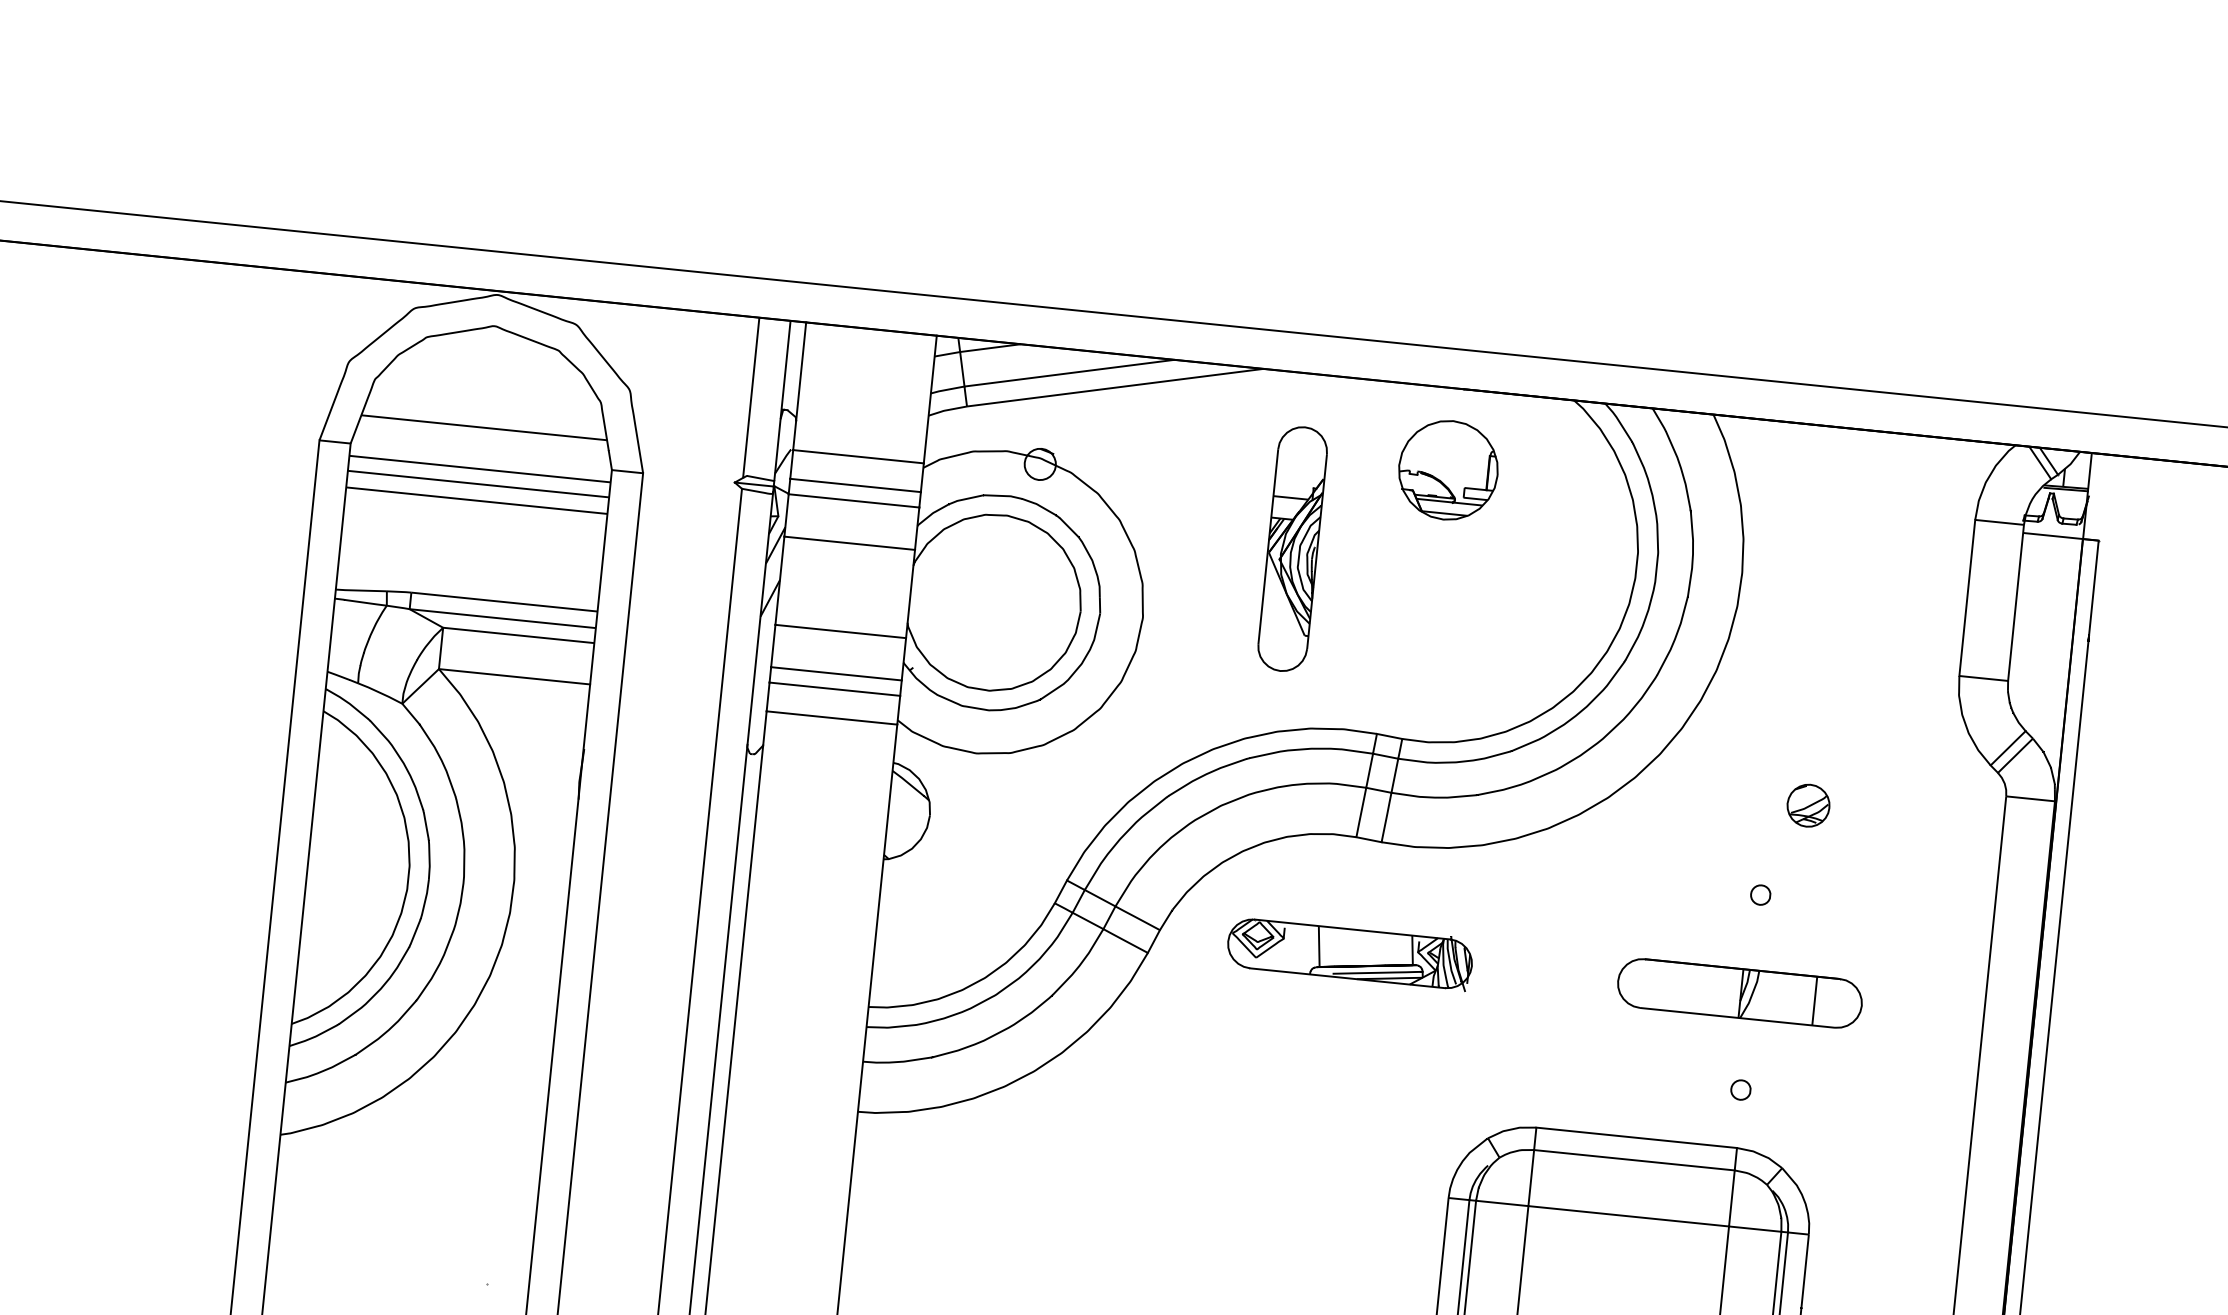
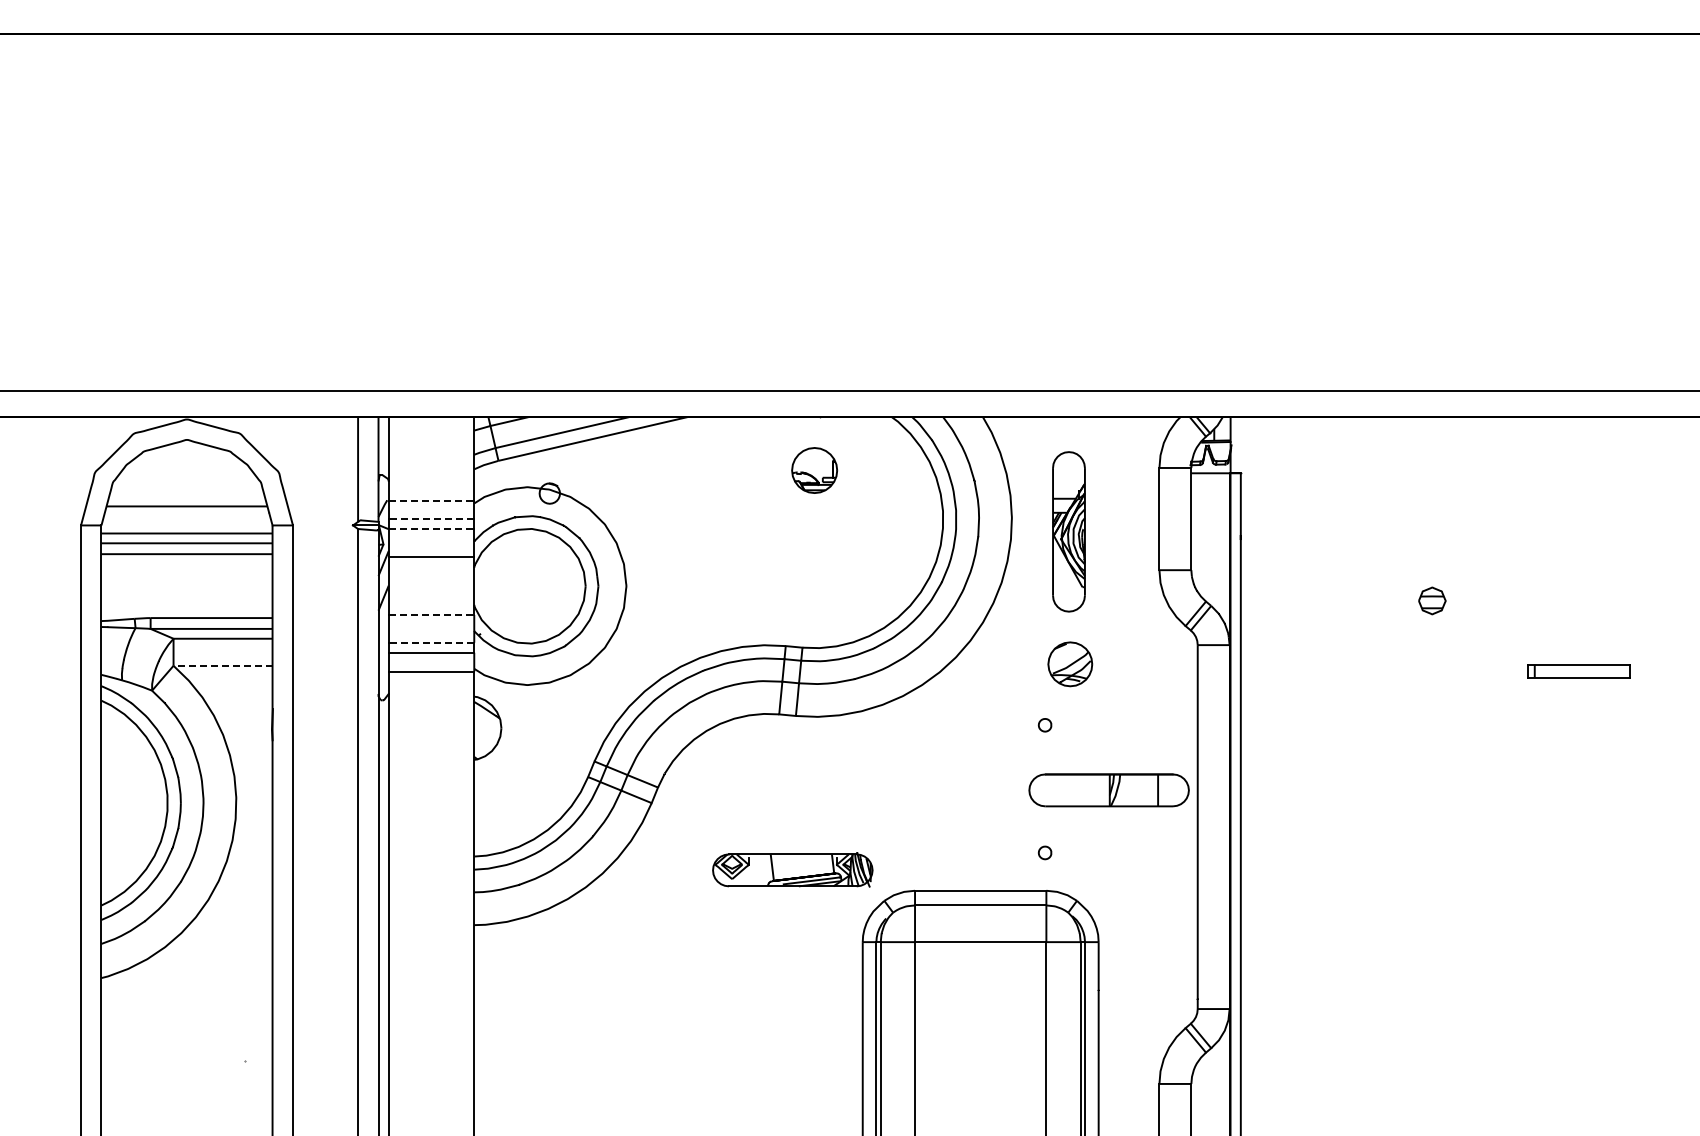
line: (858, 456) -> (431, 500), solid -> dashed
part: (1448, 470) -> (814, 470), size x0.7
line: (855, 485) -> (431, 519), solid -> dashed
line: (854, 500) -> (431, 529), solid -> dashed
part: (1292, 548) -> (1068, 531), moved
line: (840, 632) -> (431, 615), solid -> dashed
line: (836, 673) -> (431, 642), solid -> dashed
line: (515, 676) -> (223, 665), solid -> dashed
part: (1807, 804) -> (1069, 663), size x1.6
part: (1349, 952) -> (792, 869), moved
part: (1738, 993) -> (1108, 790), moved

